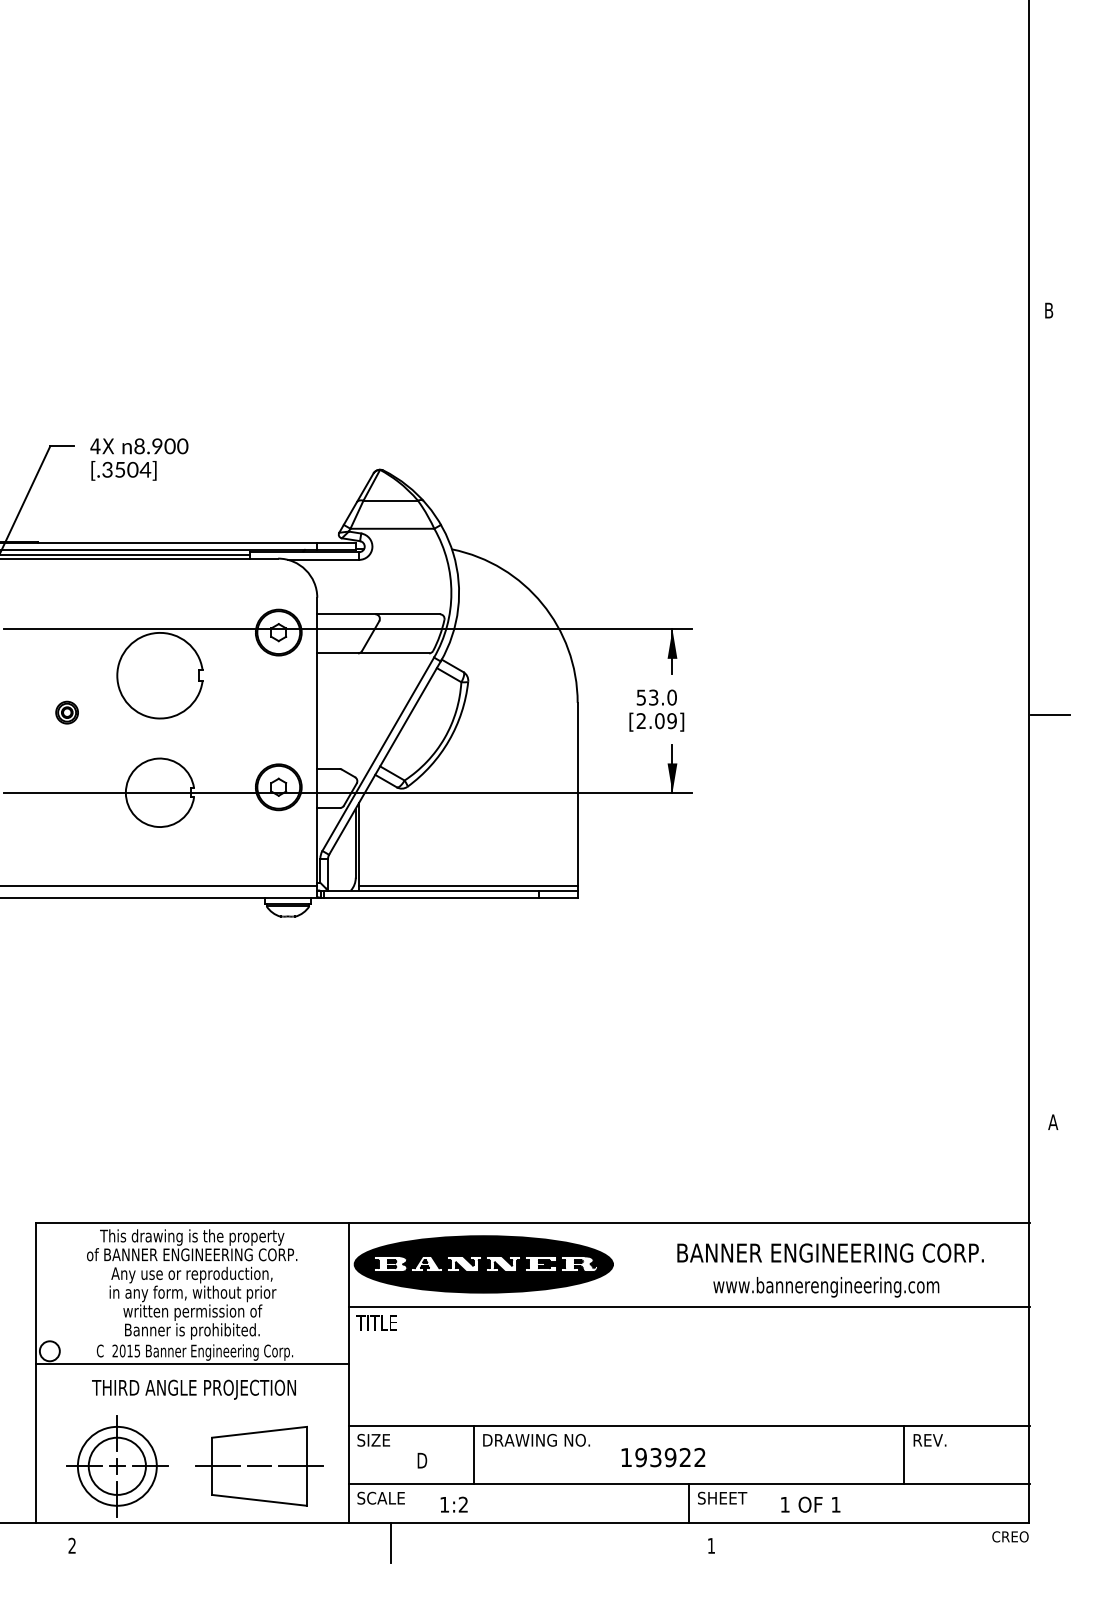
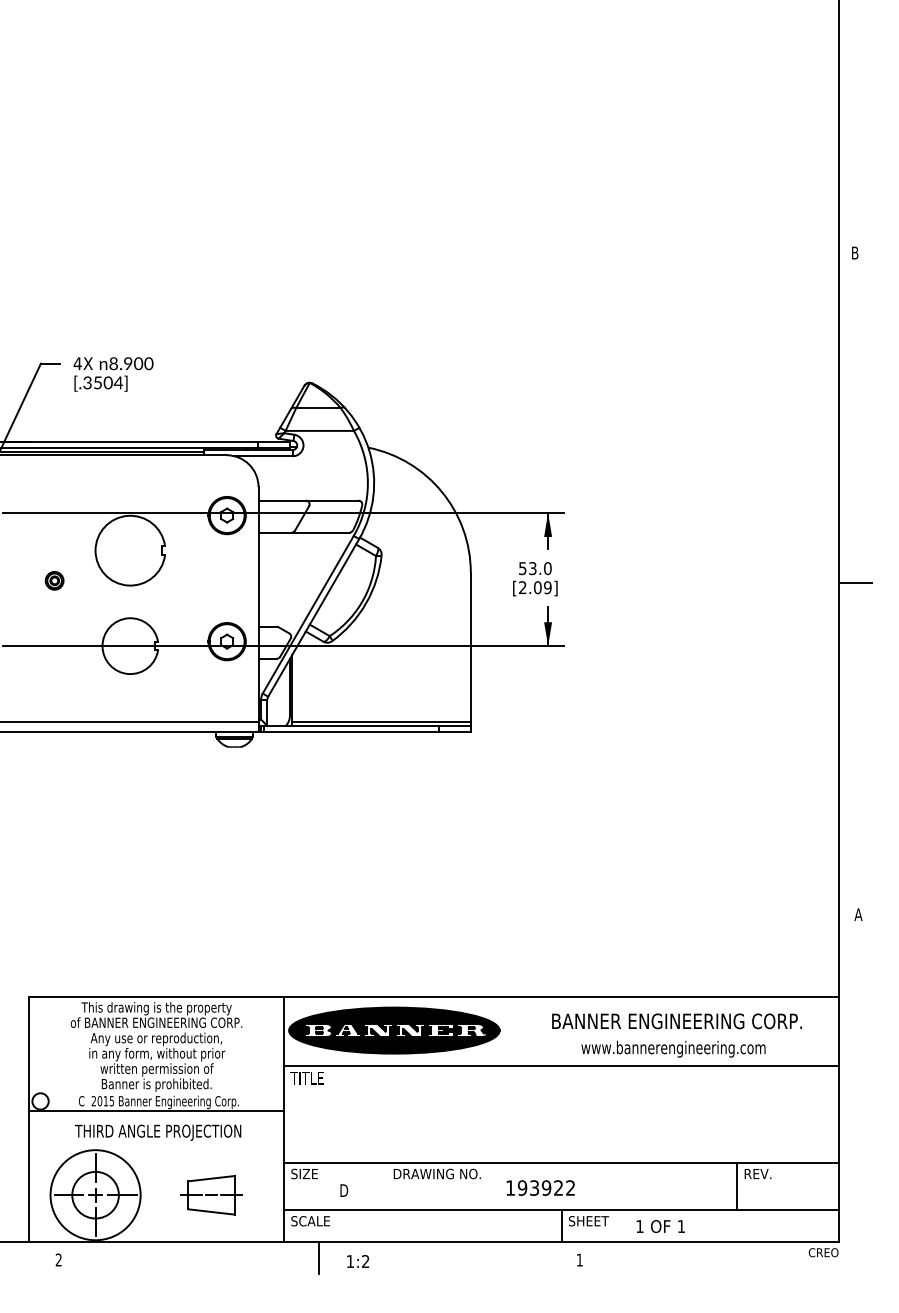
line: (474, 1454) -> (386, 1185), removed
circle: (117, 1466) -> (95, 1195), size x1.4
part: (259, 1466) -> (211, 1195), size x0.6
text: (454, 1504) -> (358, 1261), moved

